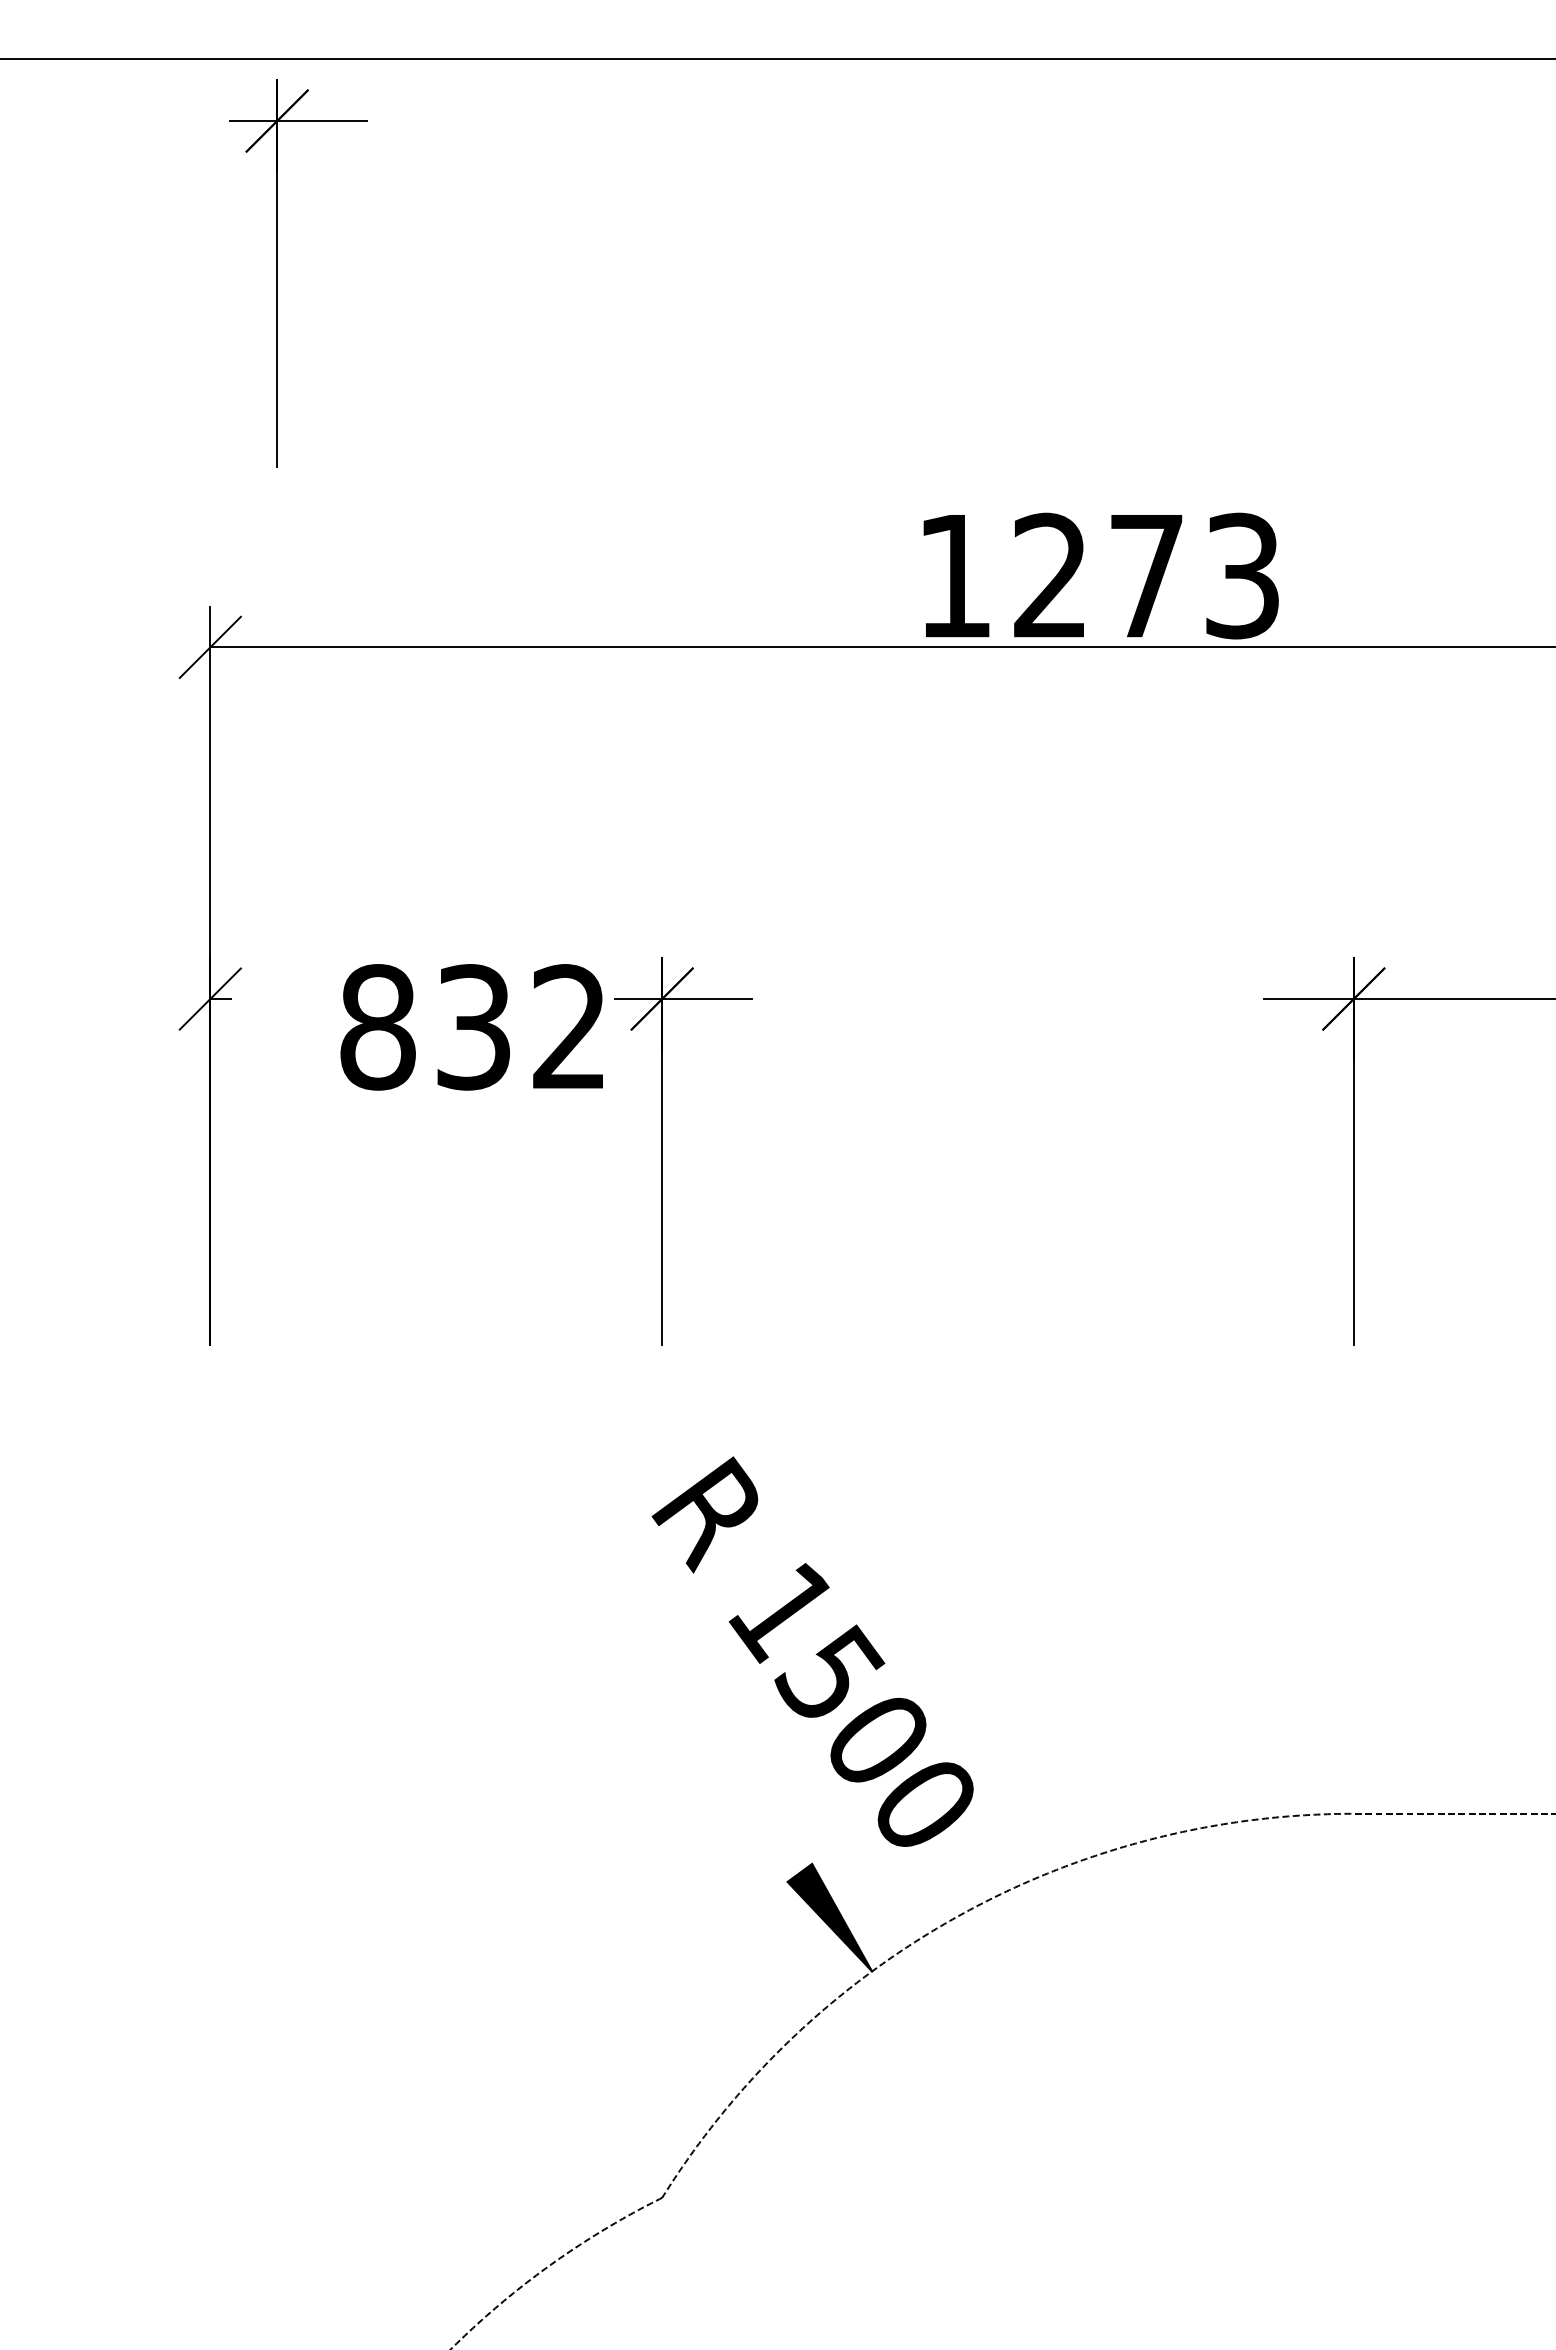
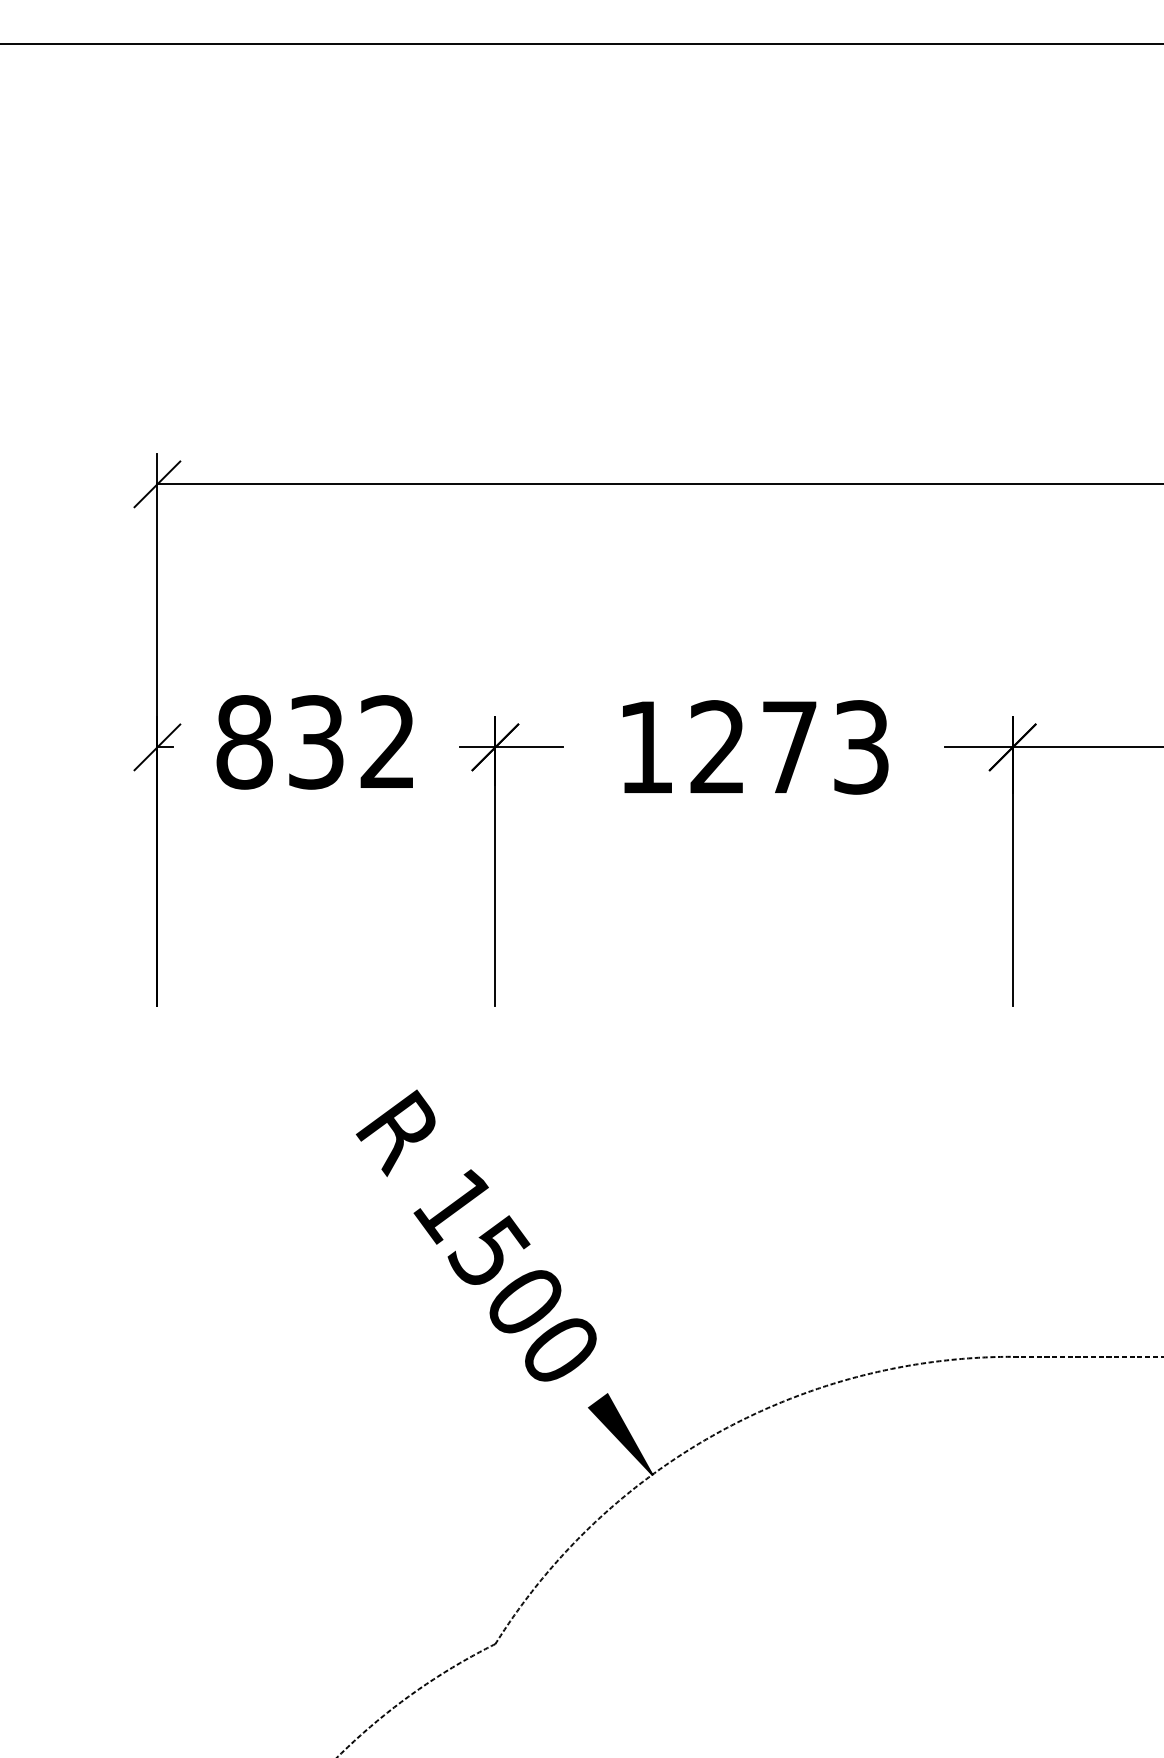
part: (277, 273) -> (207, 204), removed
text: (1100, 575) -> (755, 746), moved
text: (471, 1027) -> (314, 742), moved
text: (812, 1651) -> (476, 1235), moved

